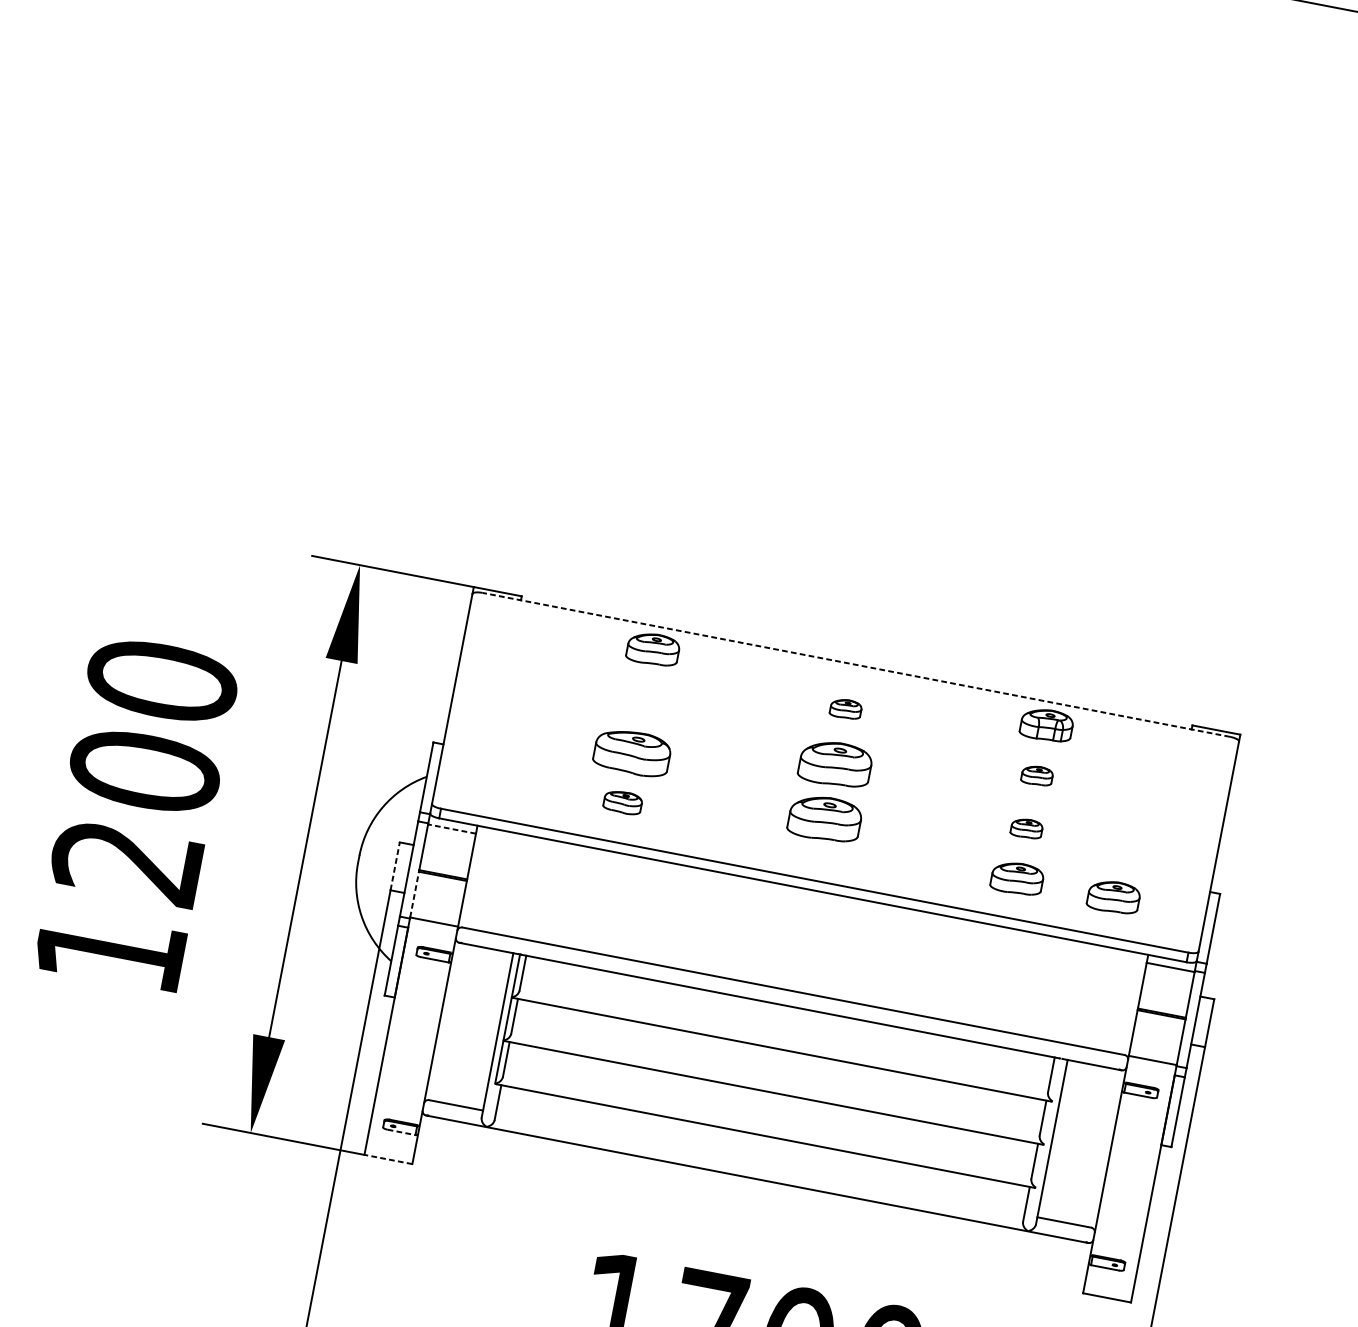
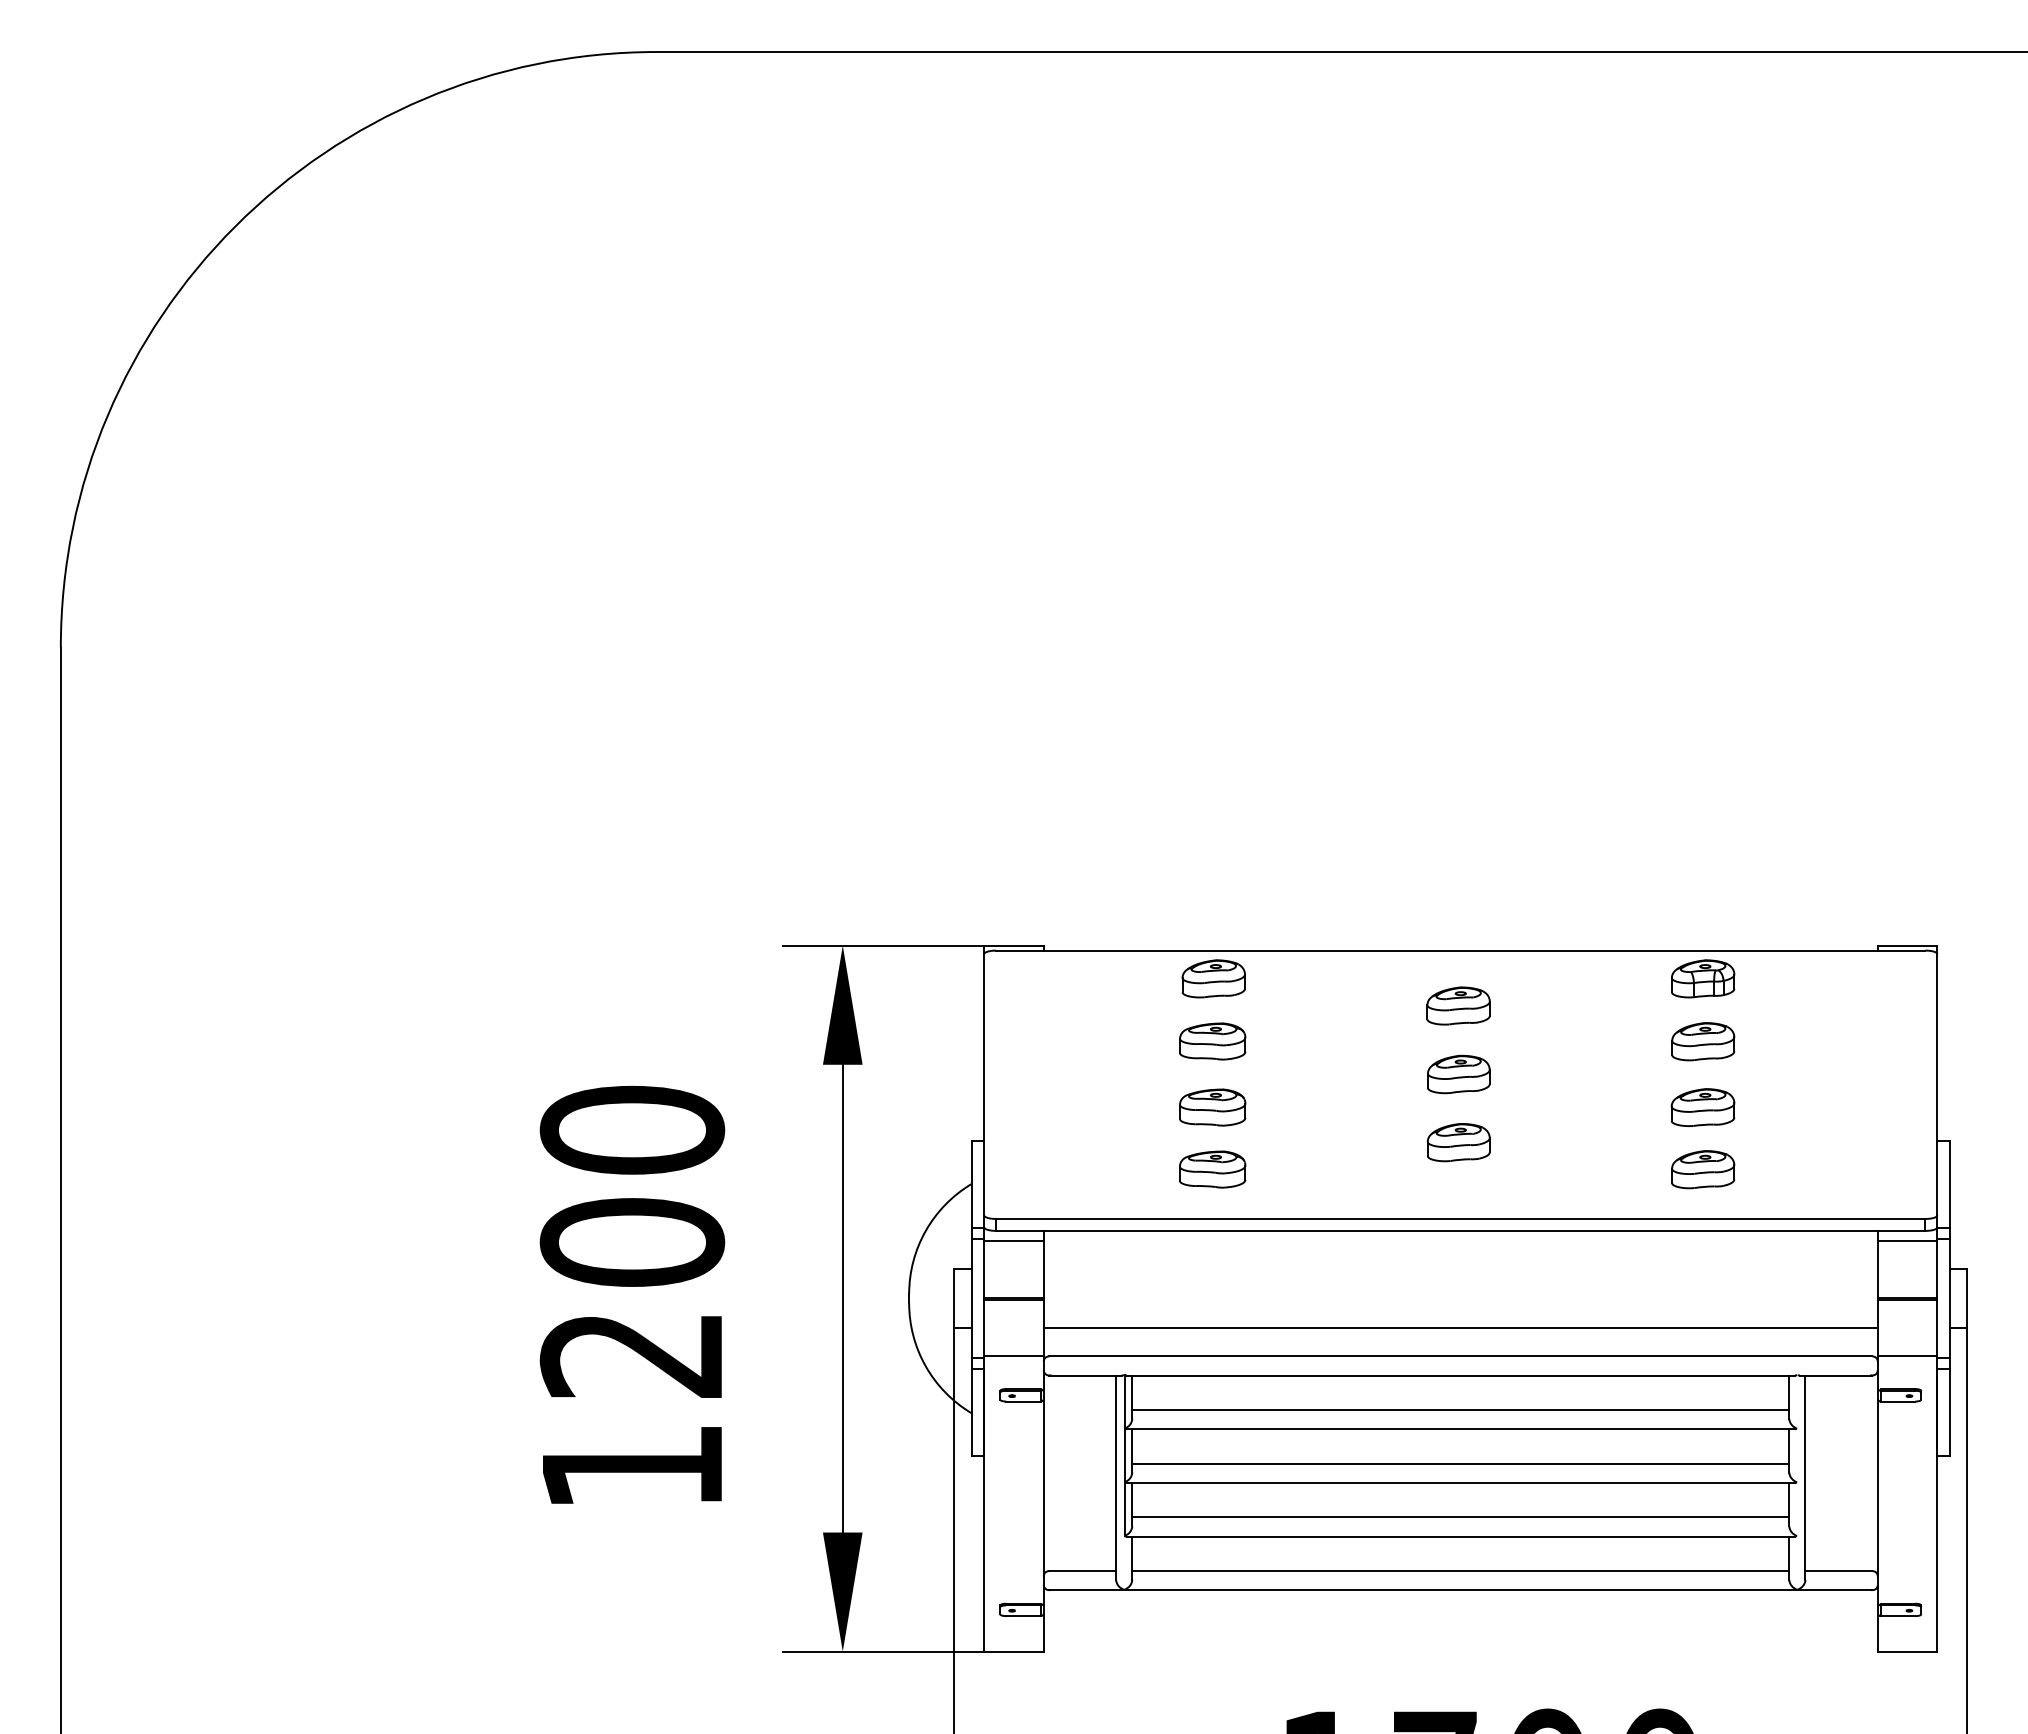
line: (856, 664) -> (1460, 950), dashed -> solid
part: (642, 699) -> (1212, 1041), added
part: (845, 708) -> (1458, 1005), size x1.67
part: (632, 752) -> (1212, 1107), size x0.71
part: (835, 764) -> (1458, 1074), size x0.71
part: (1037, 775) -> (1703, 1041), size x1.67
part: (622, 802) -> (1212, 1169), size x1.43
part: (824, 818) -> (1458, 1142), size x0.71
line: (452, 828) -> (1014, 1240), dashed -> solid
part: (1026, 828) -> (1702, 1107), size x1.67
line: (395, 866) -> (954, 1298), dashed -> solid
line: (414, 894) -> (984, 1327), dashed -> solid
part: (1114, 897) -> (1823, 1169), removed
line: (797, 968) -> (1460, 1328), added
line: (784, 1034) -> (1460, 1410), added
line: (776, 1077) -> (1460, 1463), added
line: (768, 1120) -> (1460, 1517), added
line: (402, 1132) -> (1024, 1616), dashed -> solid
line: (388, 1159) -> (1014, 1651), dashed -> solid
line: (759, 1164) -> (1460, 1571), added

